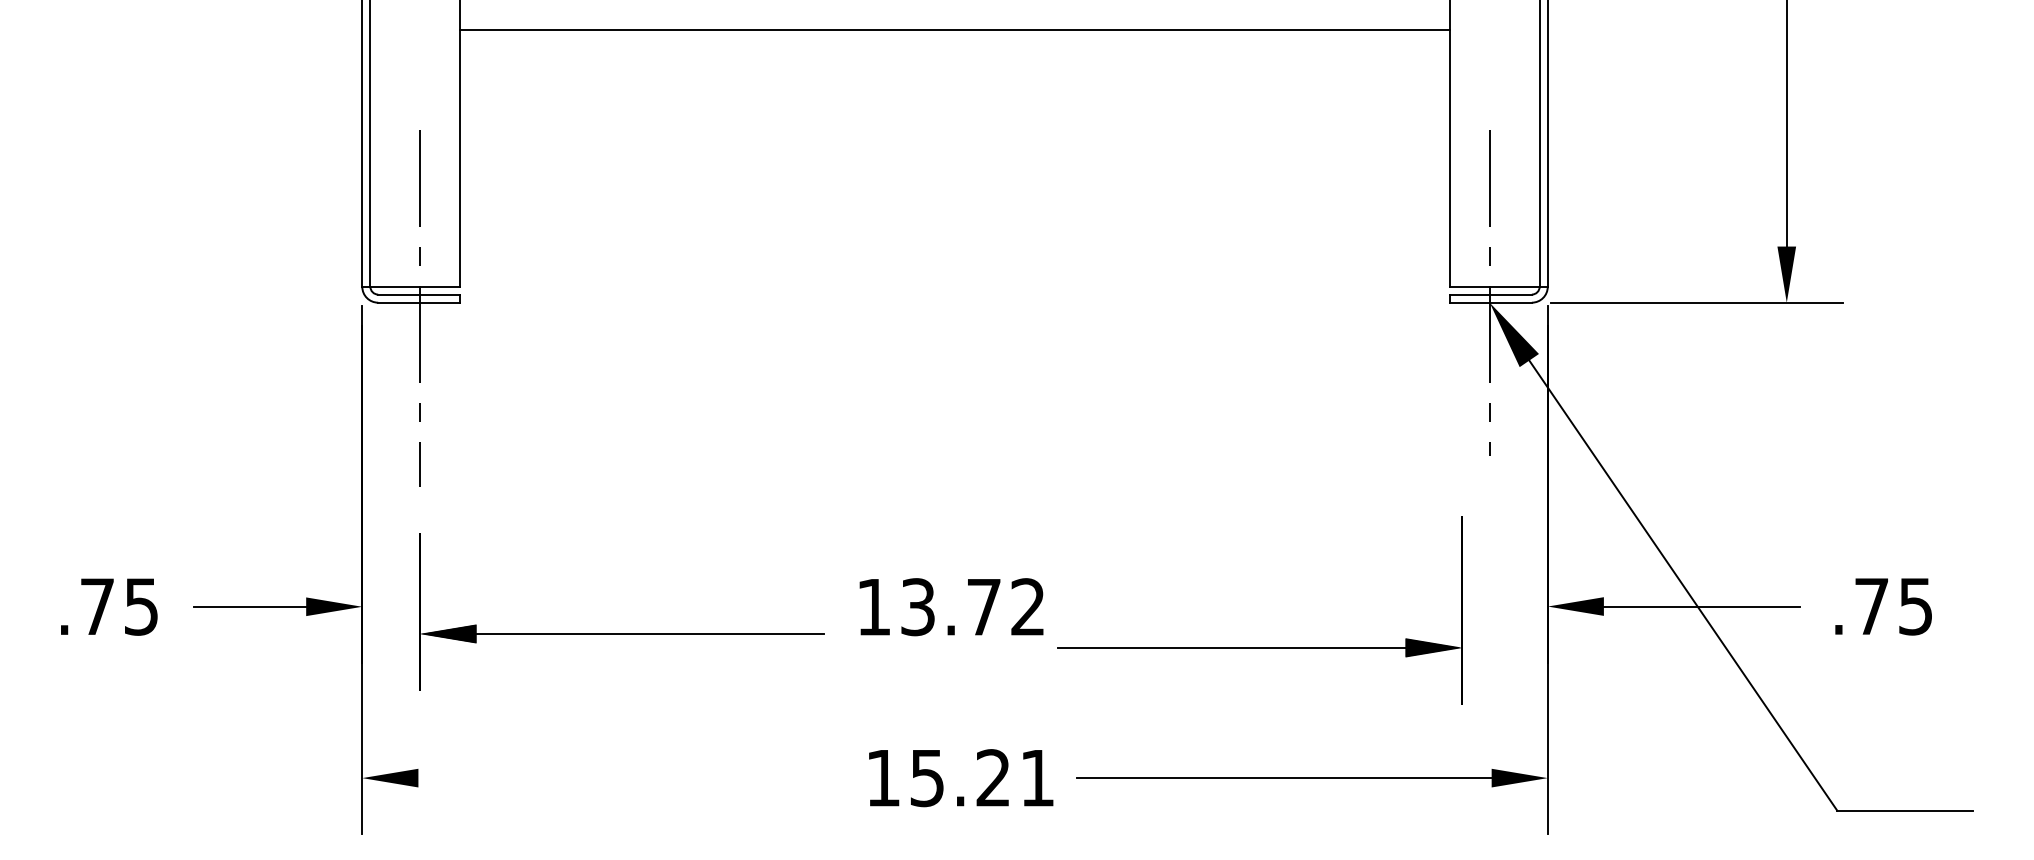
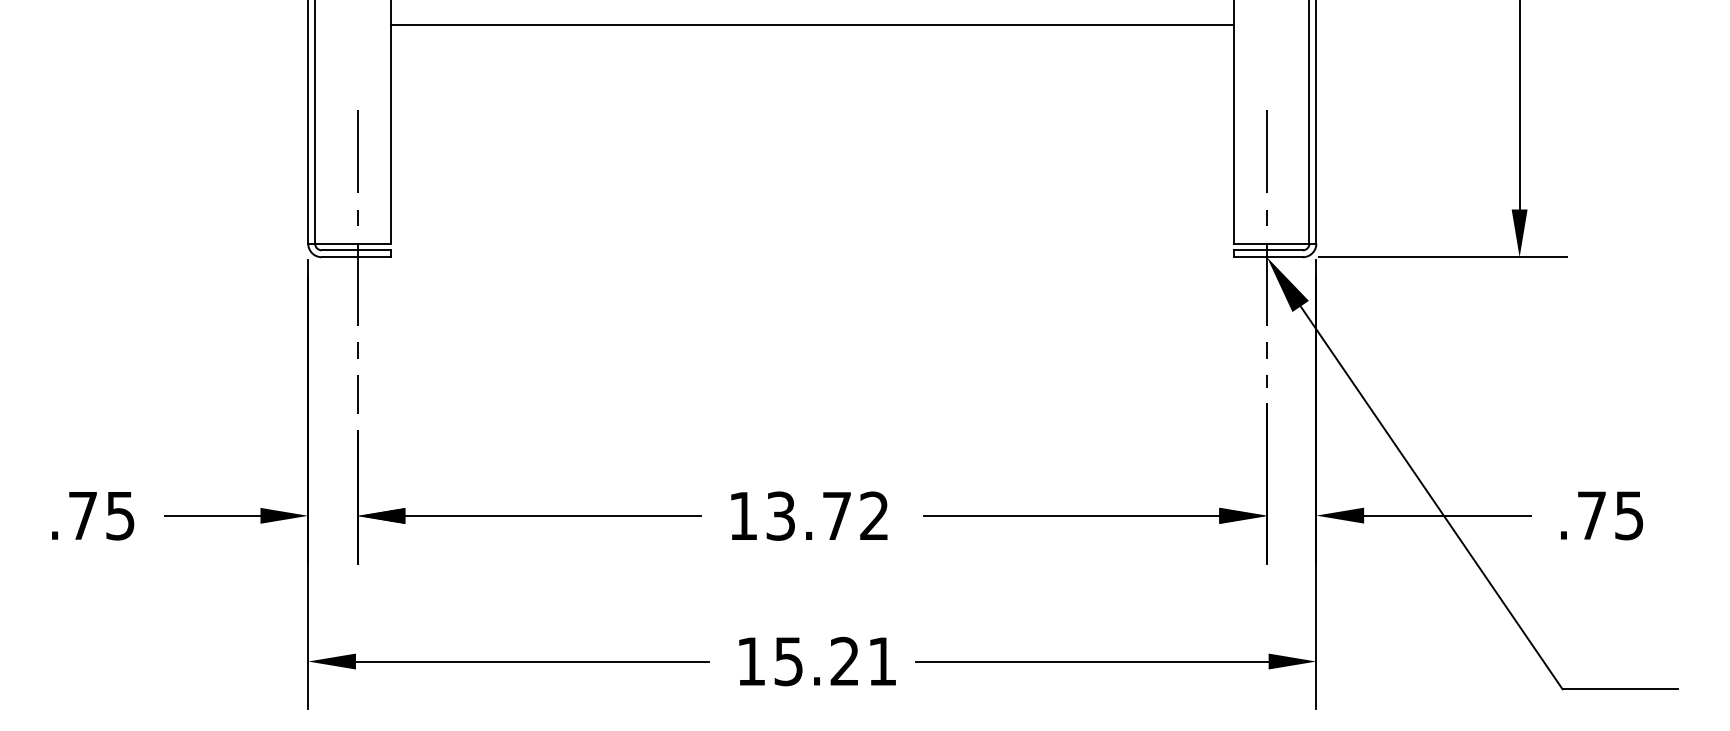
part: (621, 633) -> (528, 515), moved
part: (1259, 647) -> (1095, 515), moved
line: (625, 778) -> (532, 661), added

